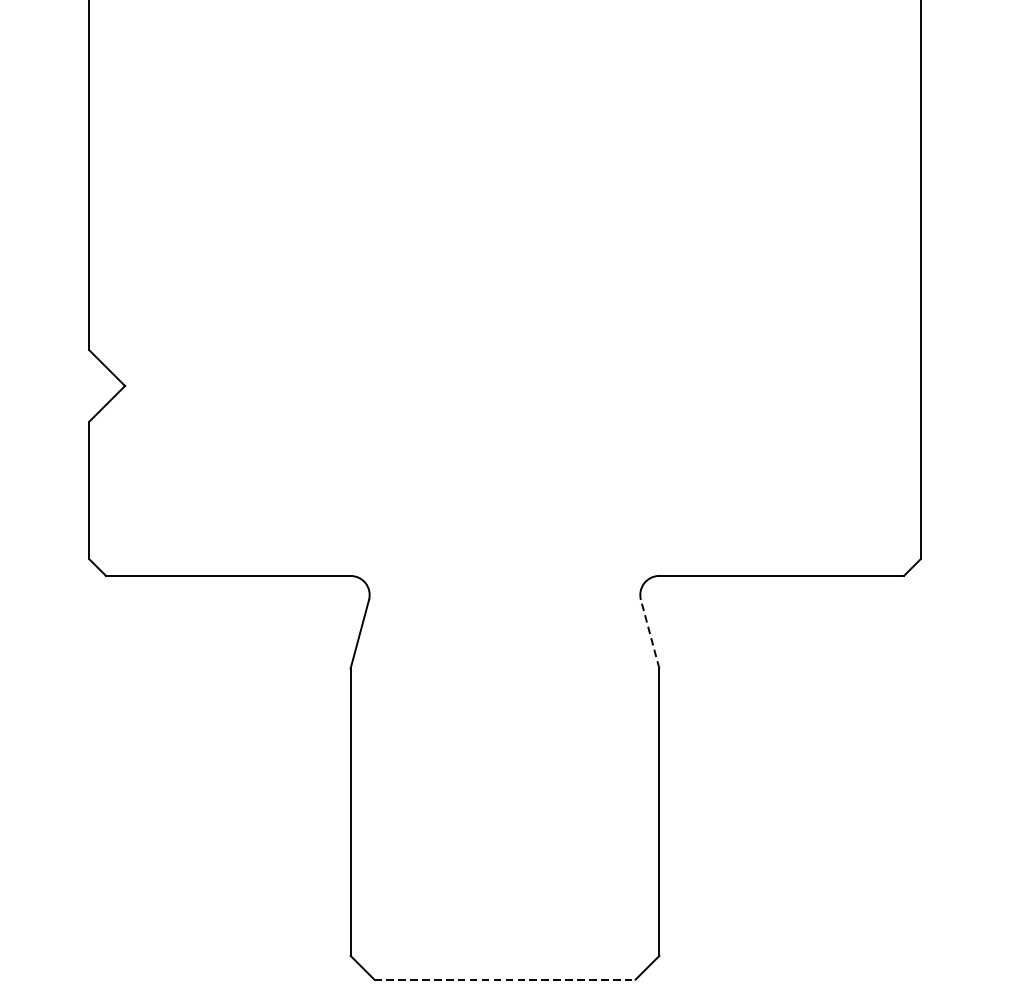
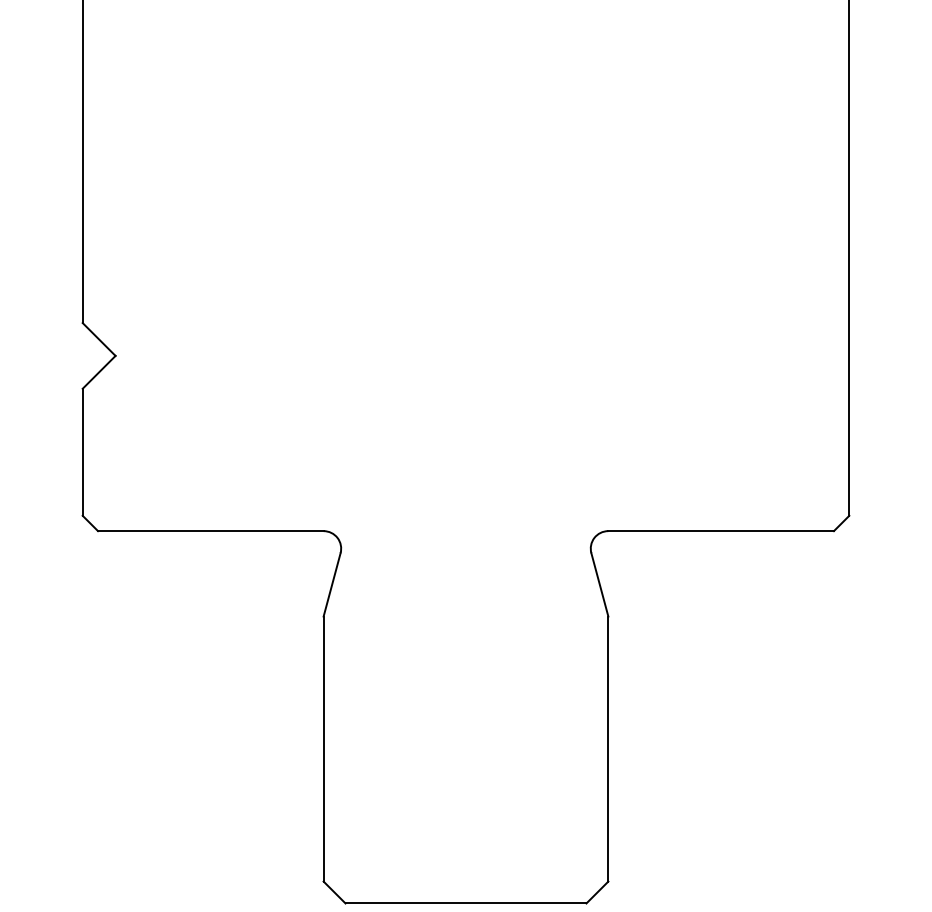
line: (649, 633) -> (599, 584), dashed -> solid
line: (505, 979) -> (466, 903), dashed -> solid

